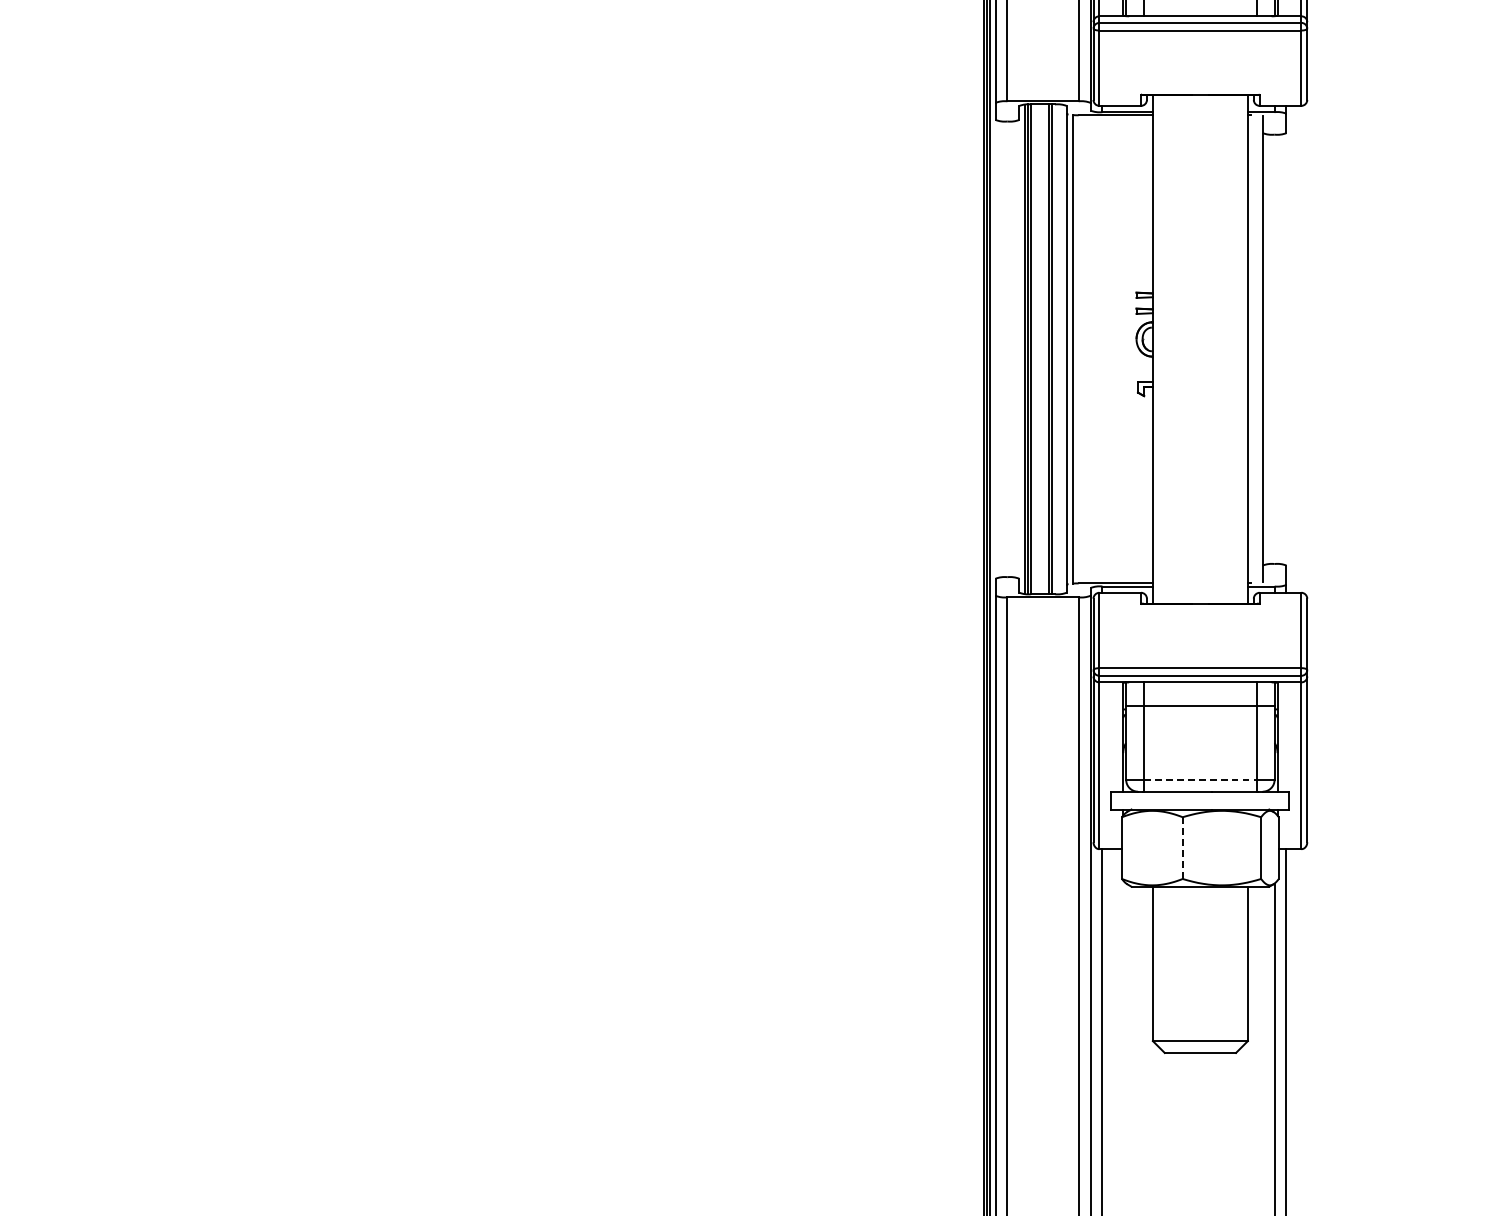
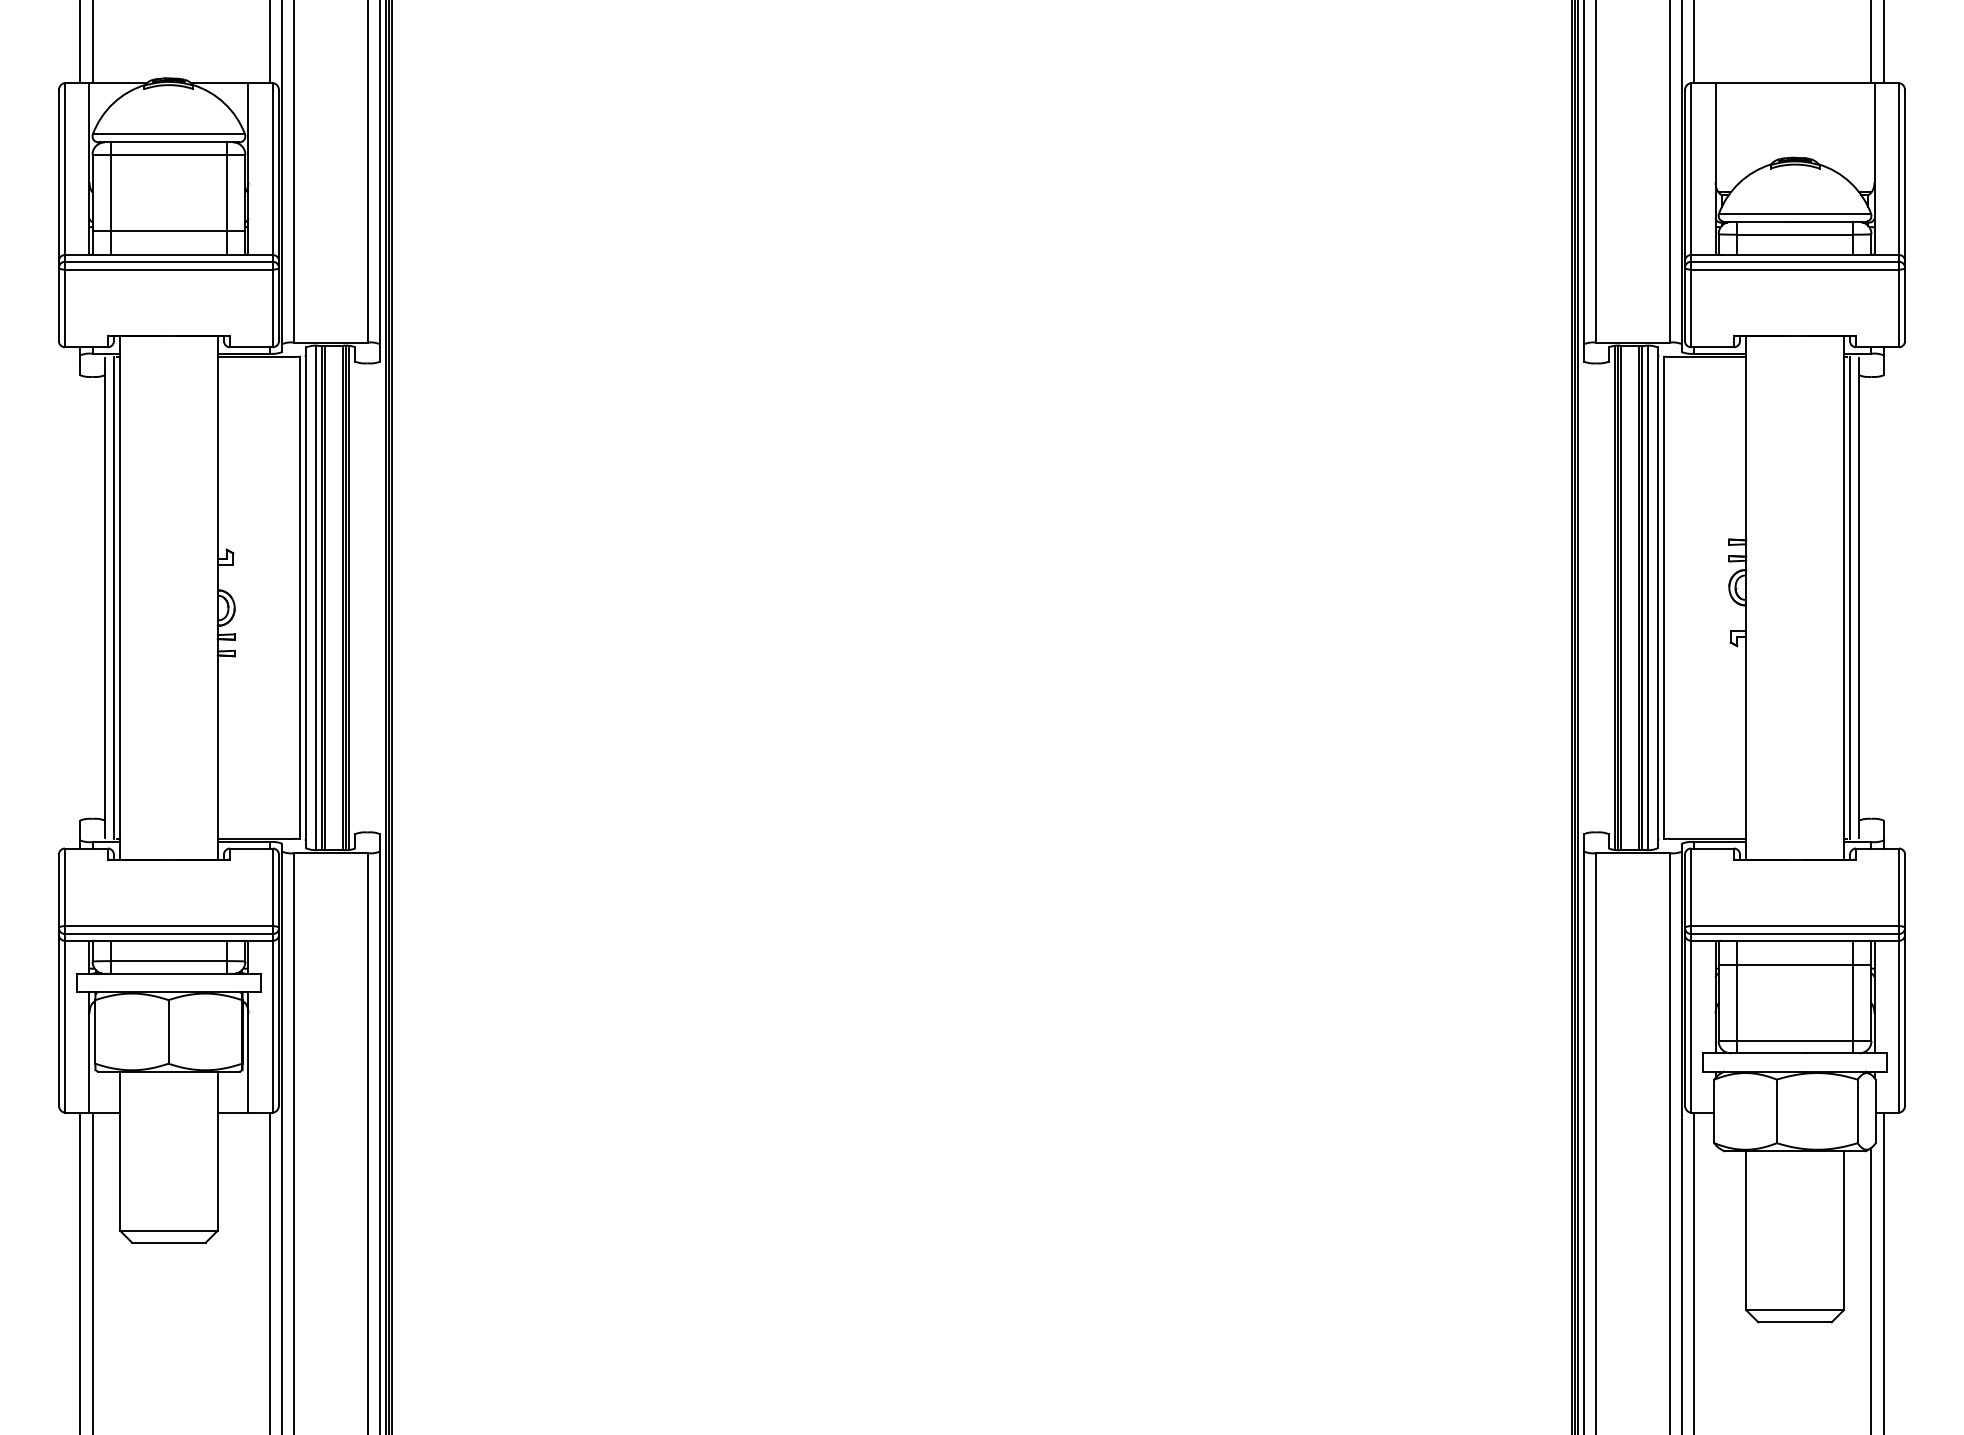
line: (1058, 348) -> (1648, 597), added
line: (1254, 348) -> (1850, 597), added
line: (1200, 780) -> (1795, 1041), dashed -> solid
line: (1182, 848) -> (1776, 1111), dashed -> solid

